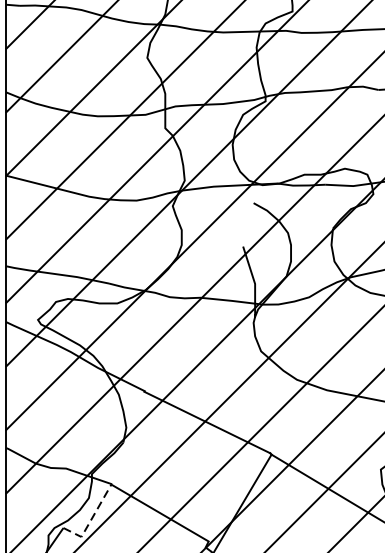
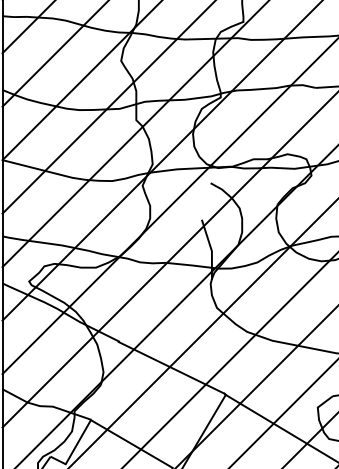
line: (91, 519) -> (74, 449), dashed -> solid

